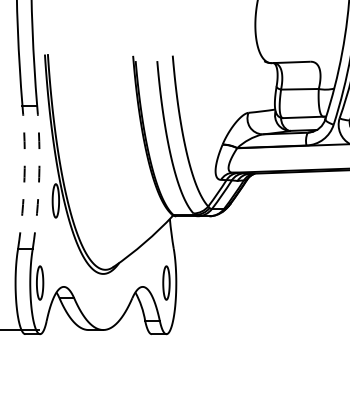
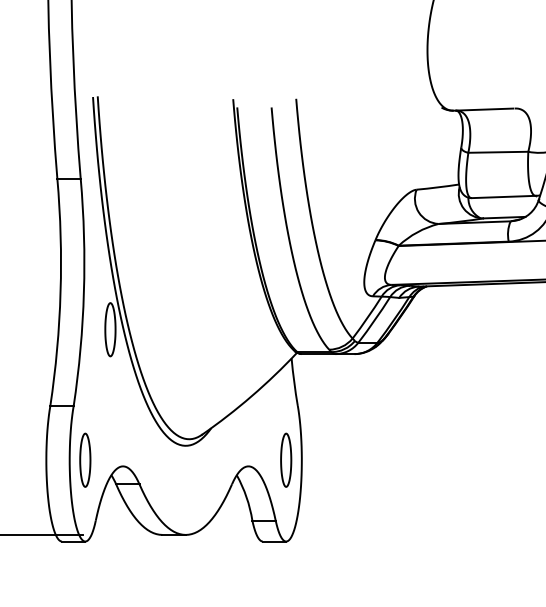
arc: (24, 177) -> (60, 292), dashed -> solid
arc: (39, 177) -> (84, 292), dashed -> solid

